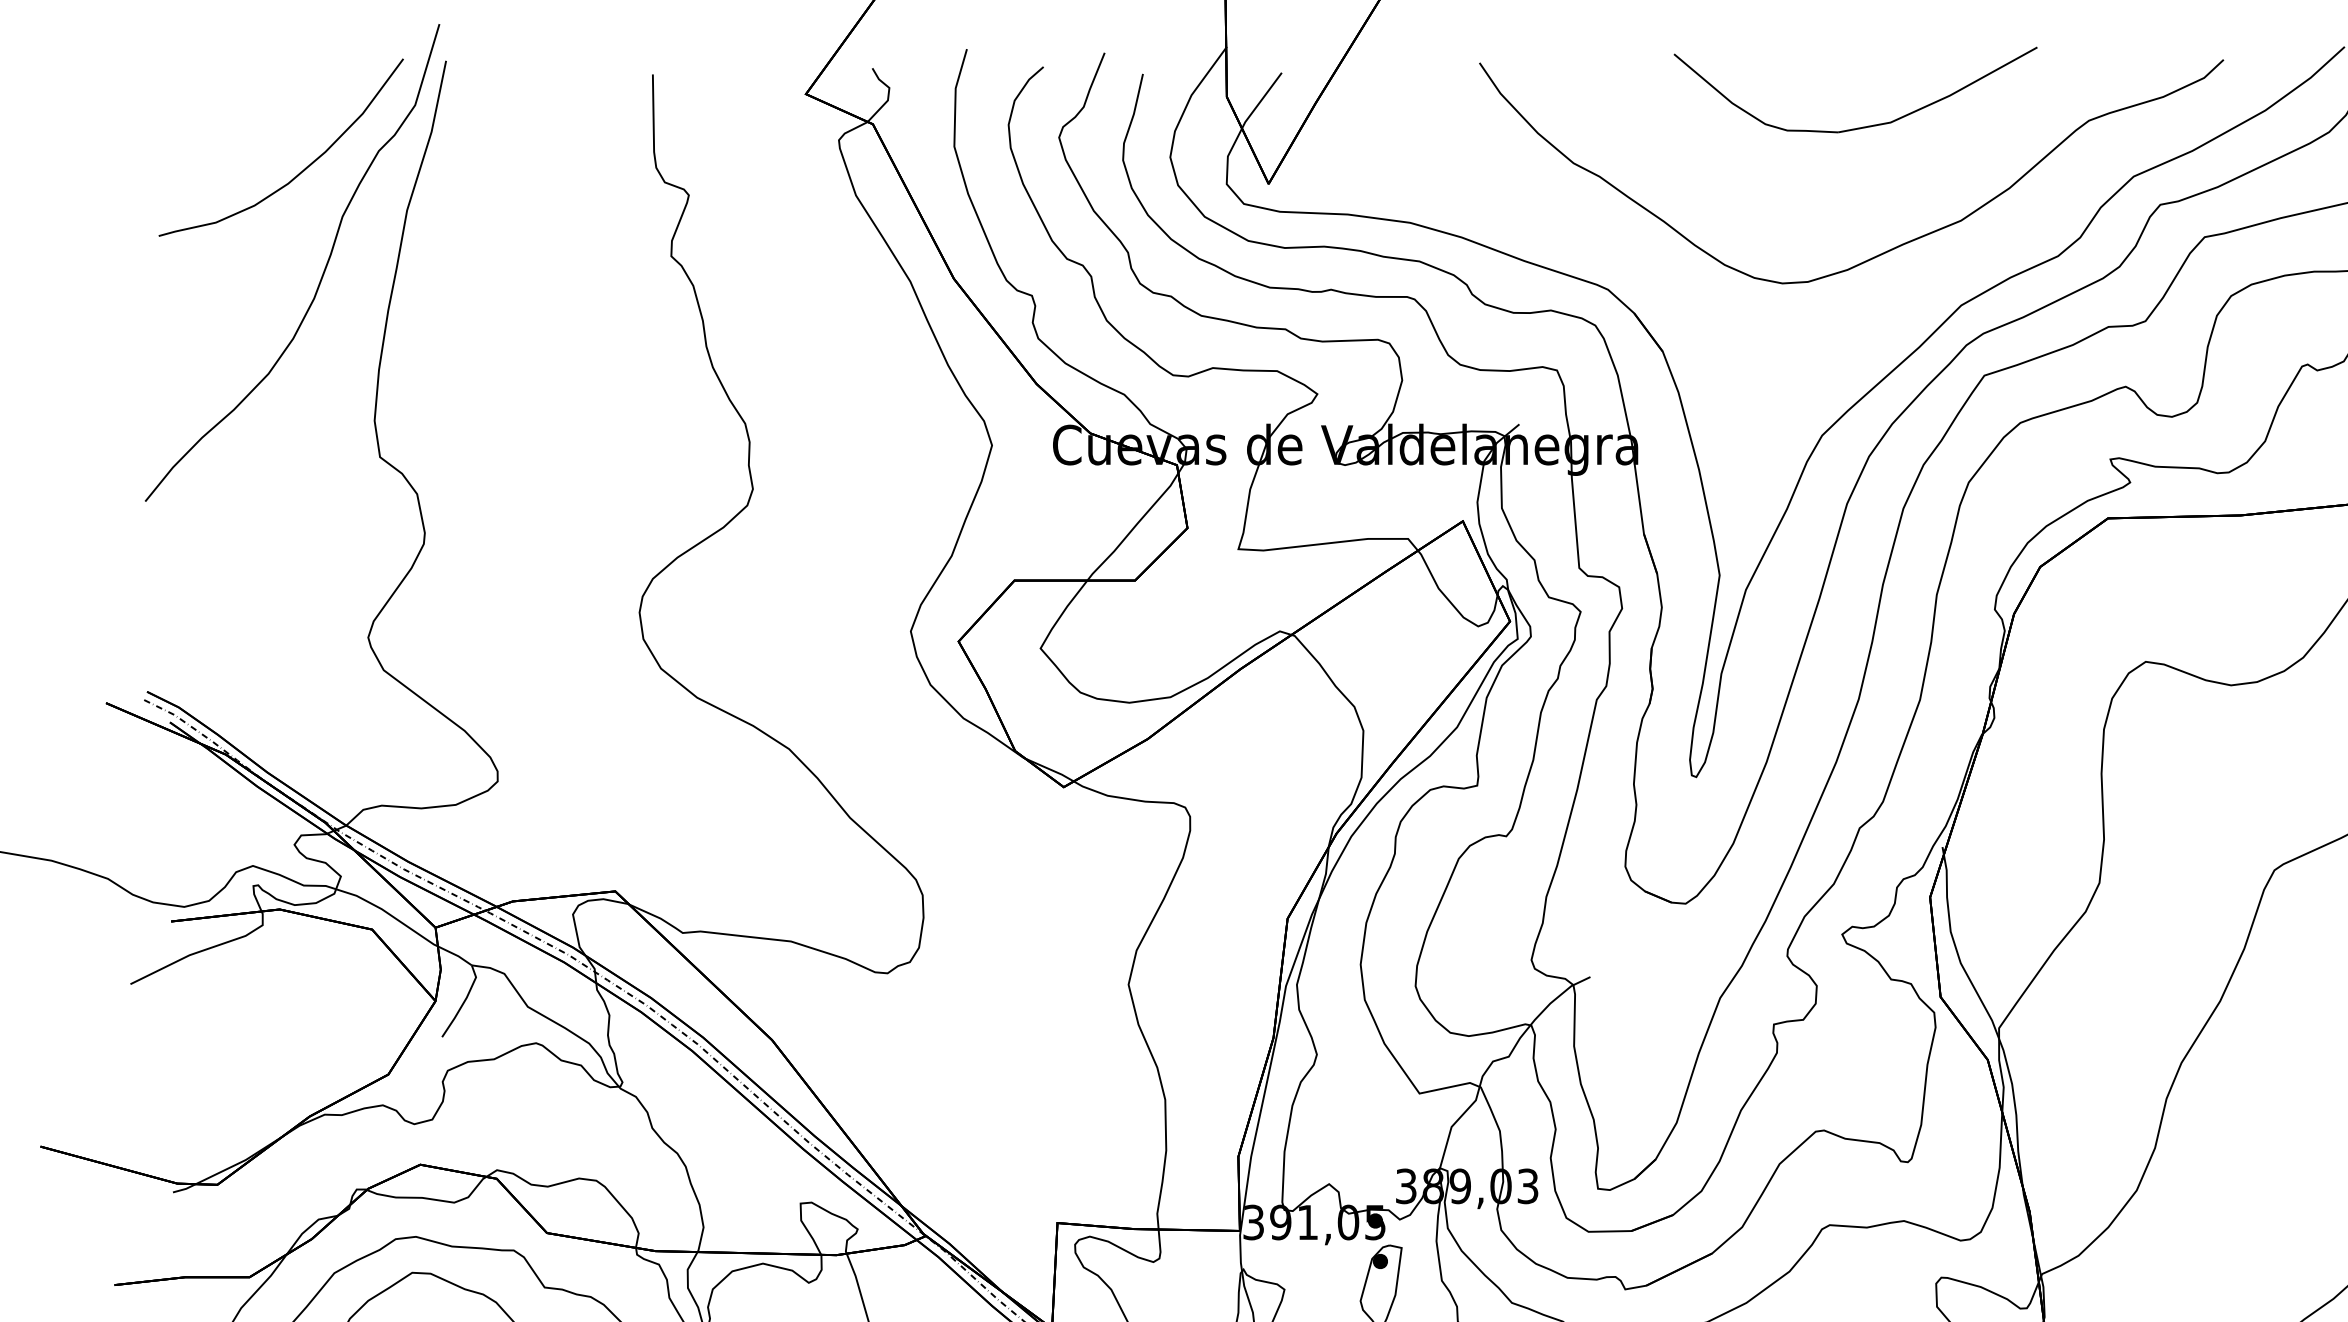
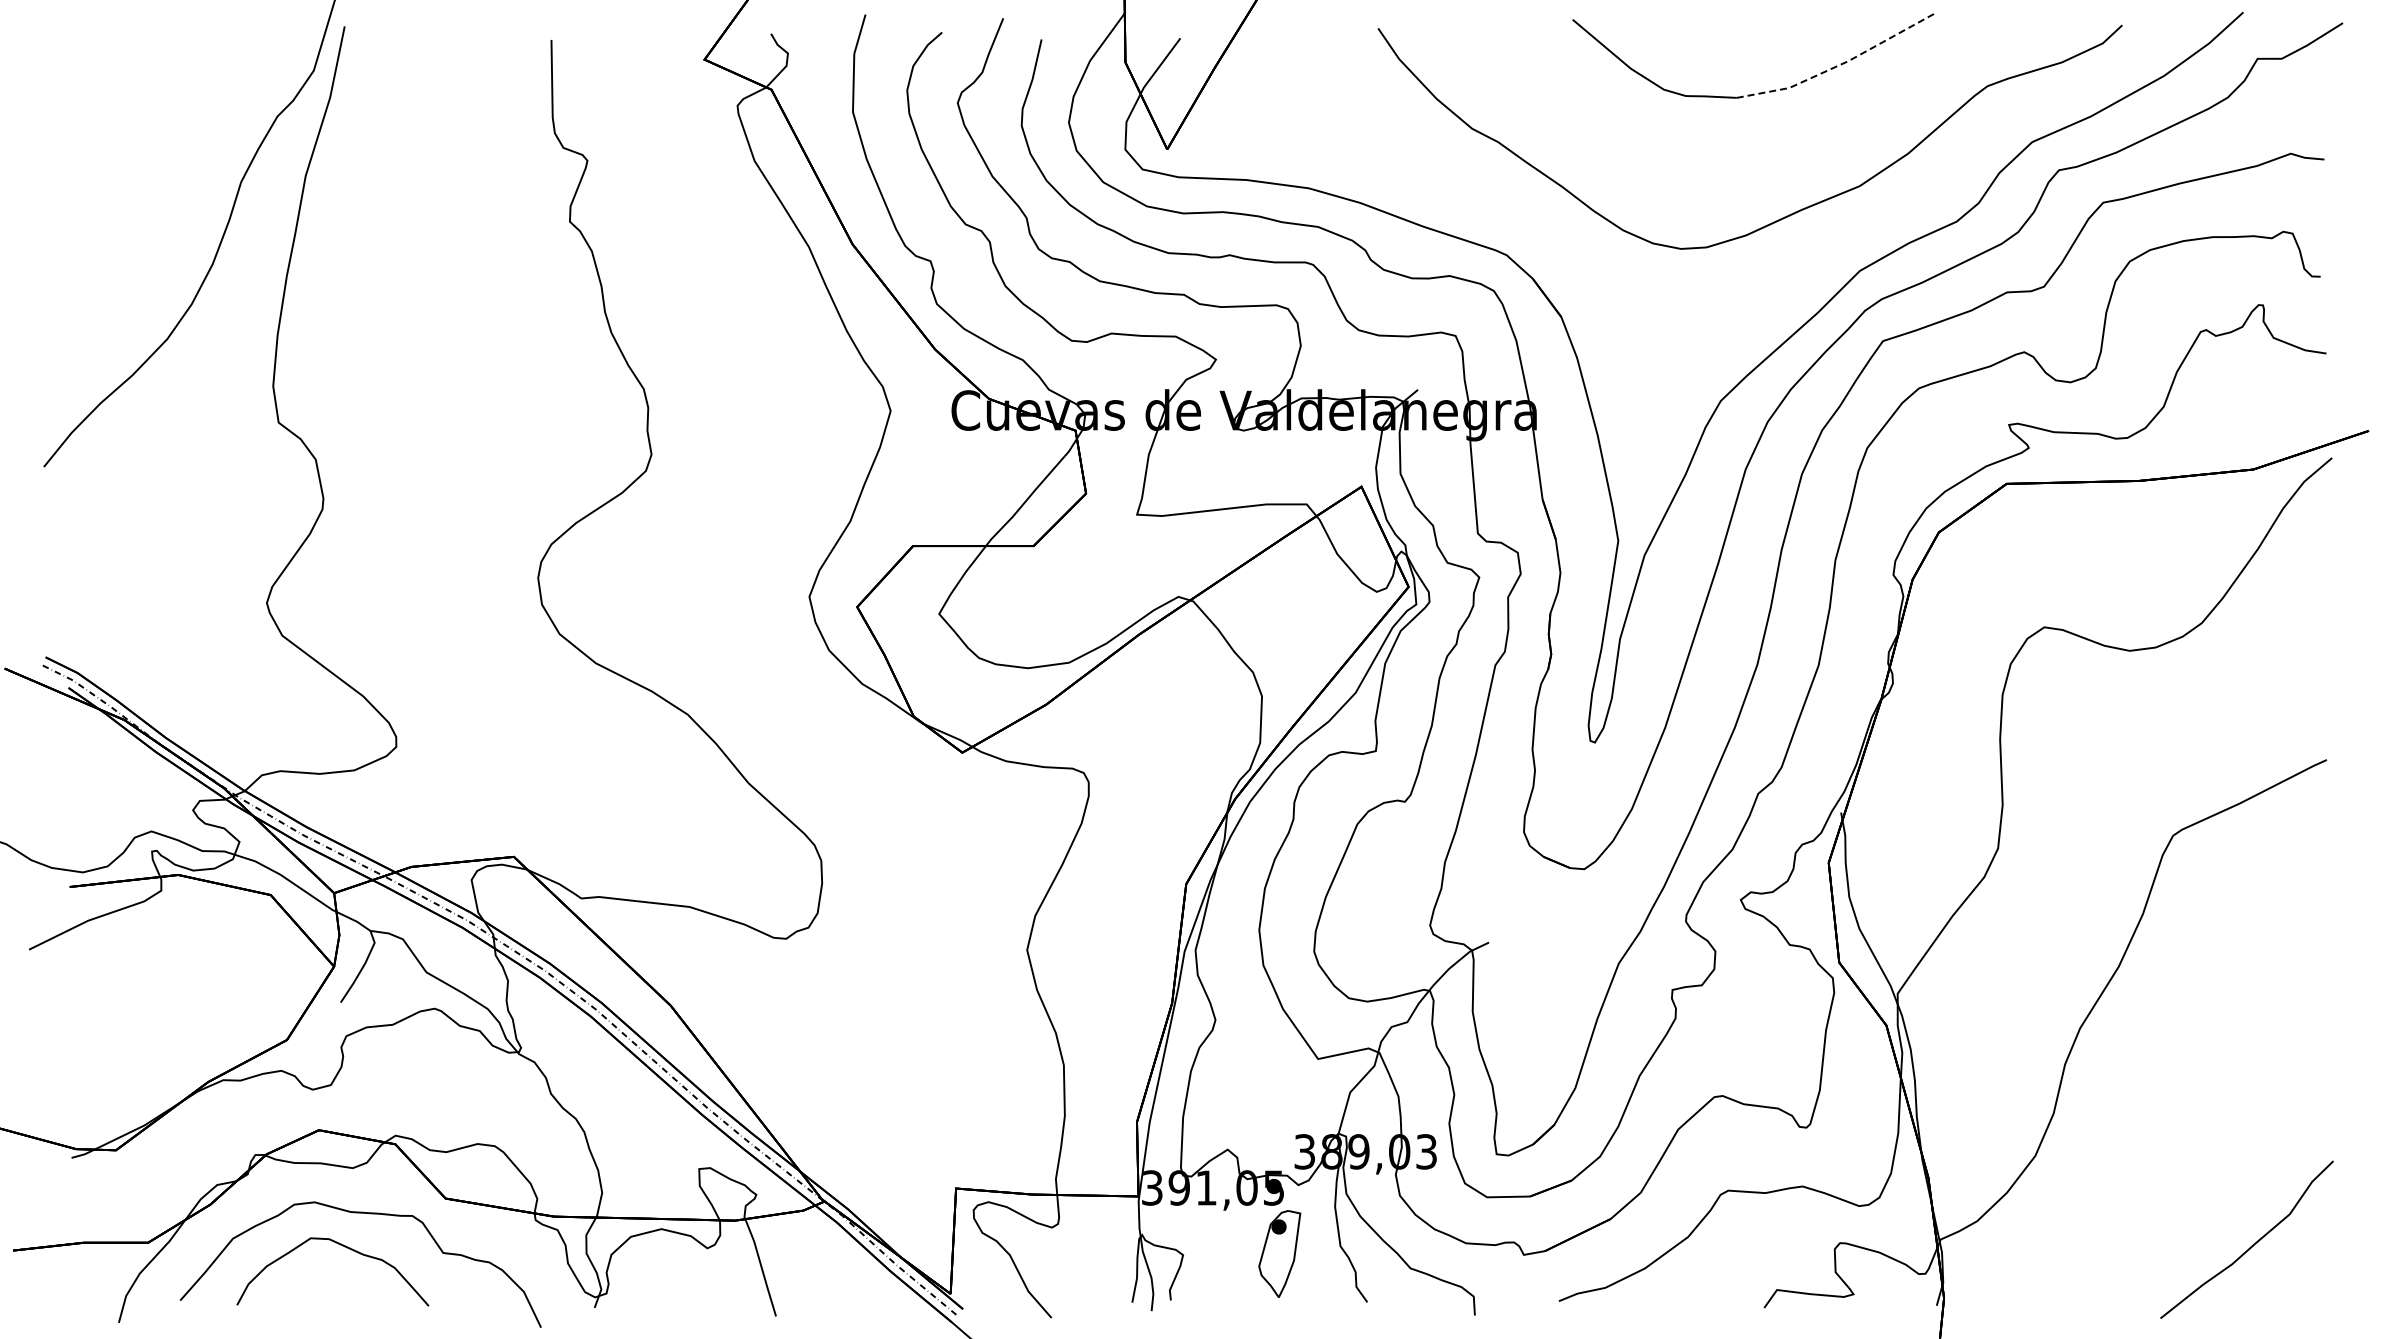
line: (1941, 99) -> (1840, 64), solid -> dashed
curve: (298, 173) -> (197, 138), removed

